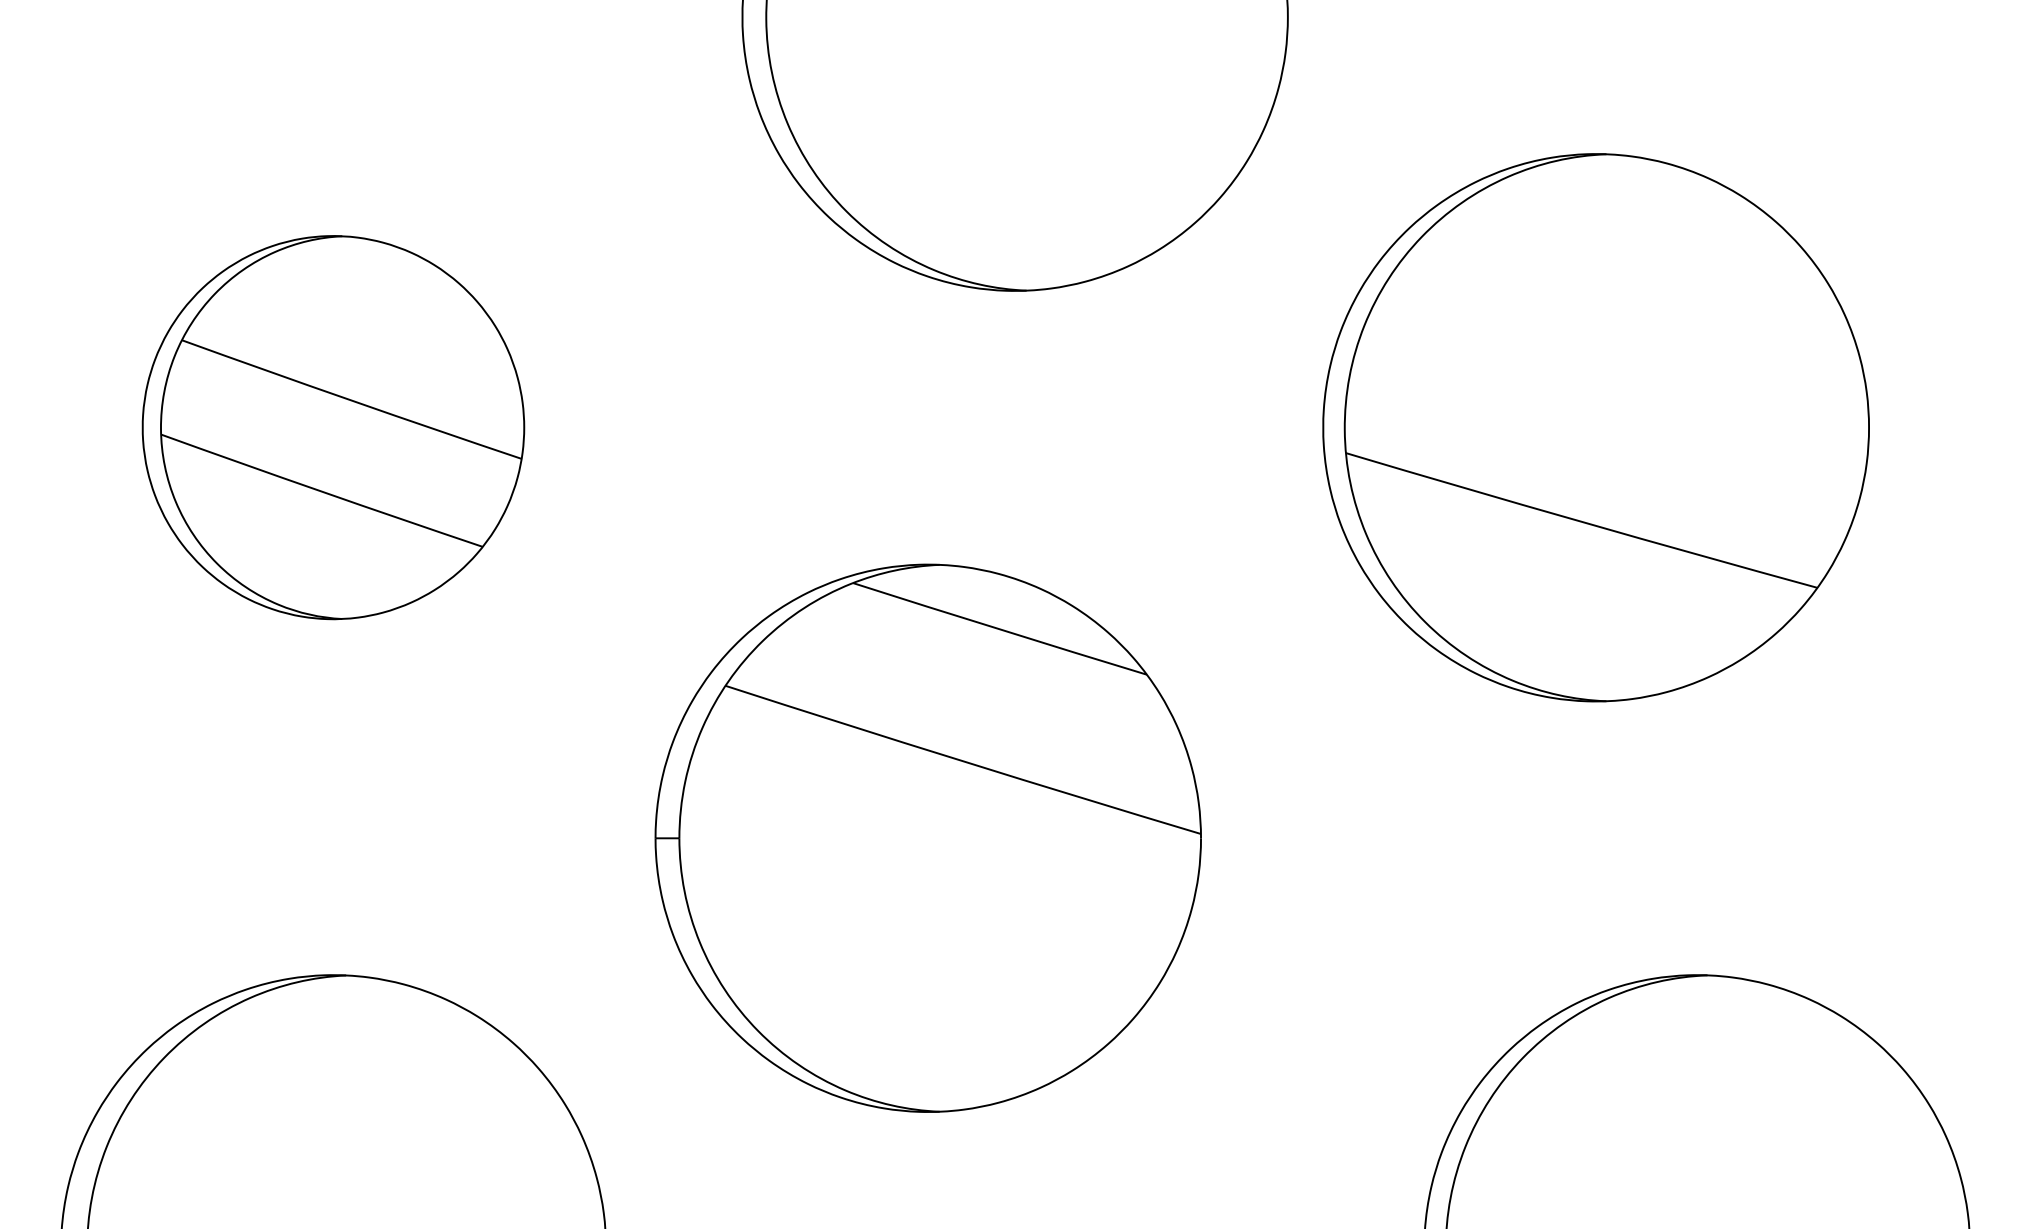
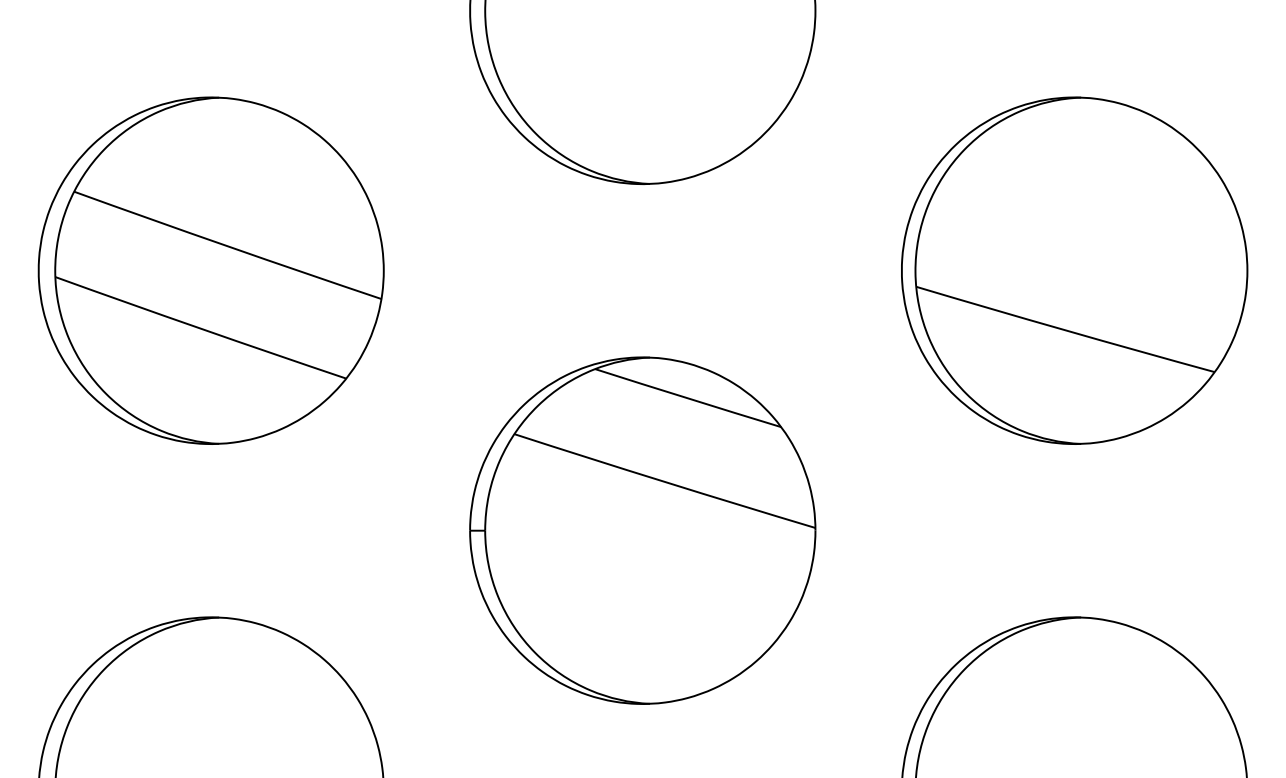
part: (332, 427) -> (210, 270), size x1.43
part: (1595, 427) -> (1074, 270), moved
part: (927, 837) -> (642, 530), moved

